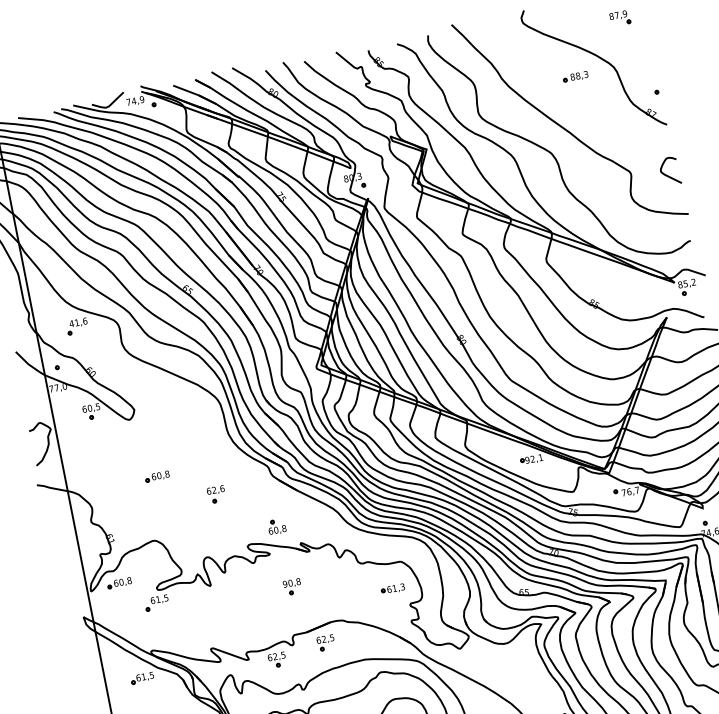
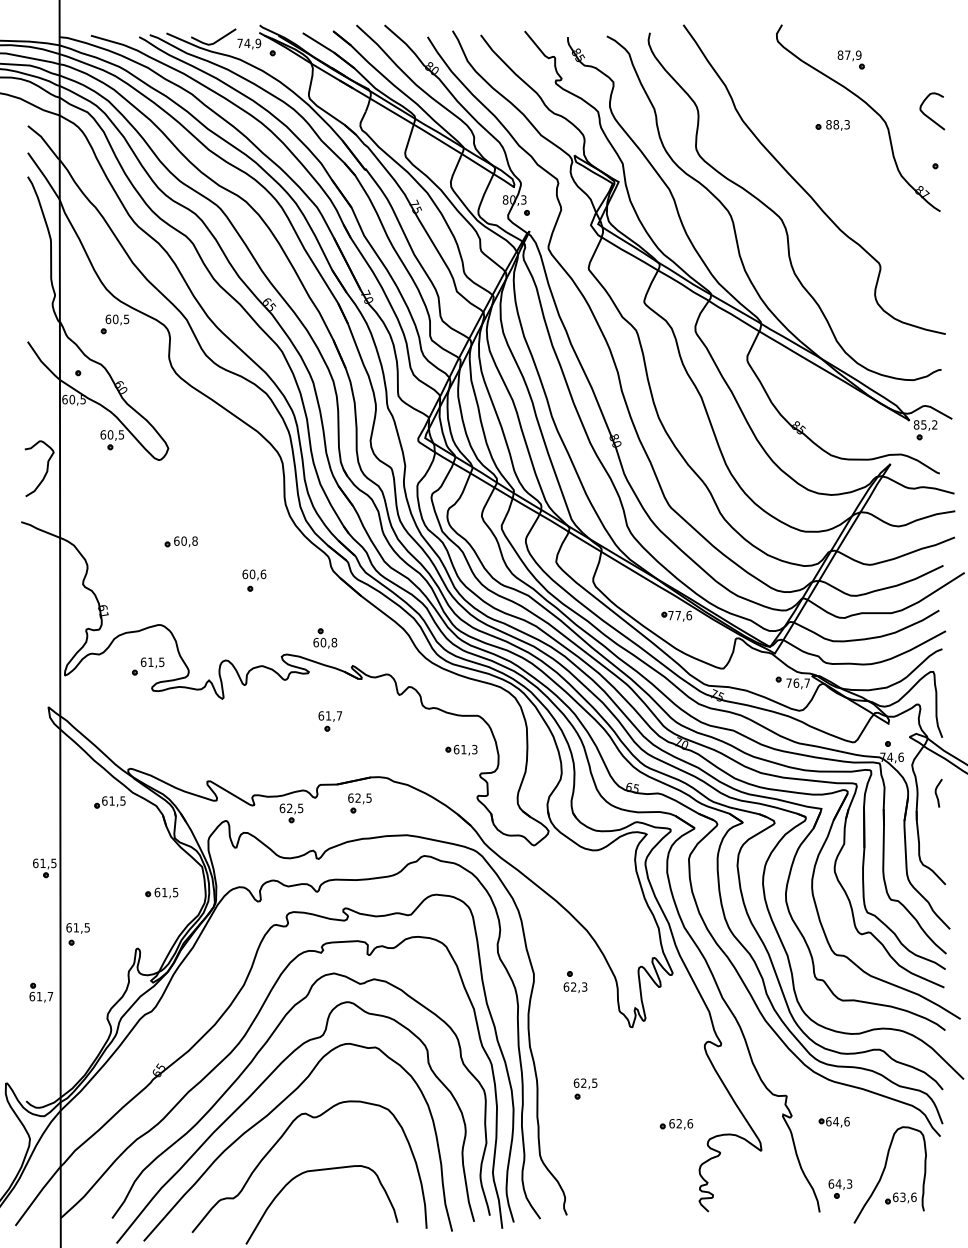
part: (619, 18) -> (850, 59), moved
curve: (669, 176) -> (930, 117), moved
text: (78, 322) -> (117, 319), 41,6 -> 60,5
text: (58, 387) -> (74, 399), 77,0 -> 60,5
text: (534, 458) -> (680, 615), 92,1 -> 77,6
text: (214, 490) -> (252, 574), 62,6 -> 60,6
text: (291, 582) -> (330, 715), 90,8 -> 61,7
part: (118, 583) -> (103, 671), removed
part: (157, 603) -> (148, 666), moved

